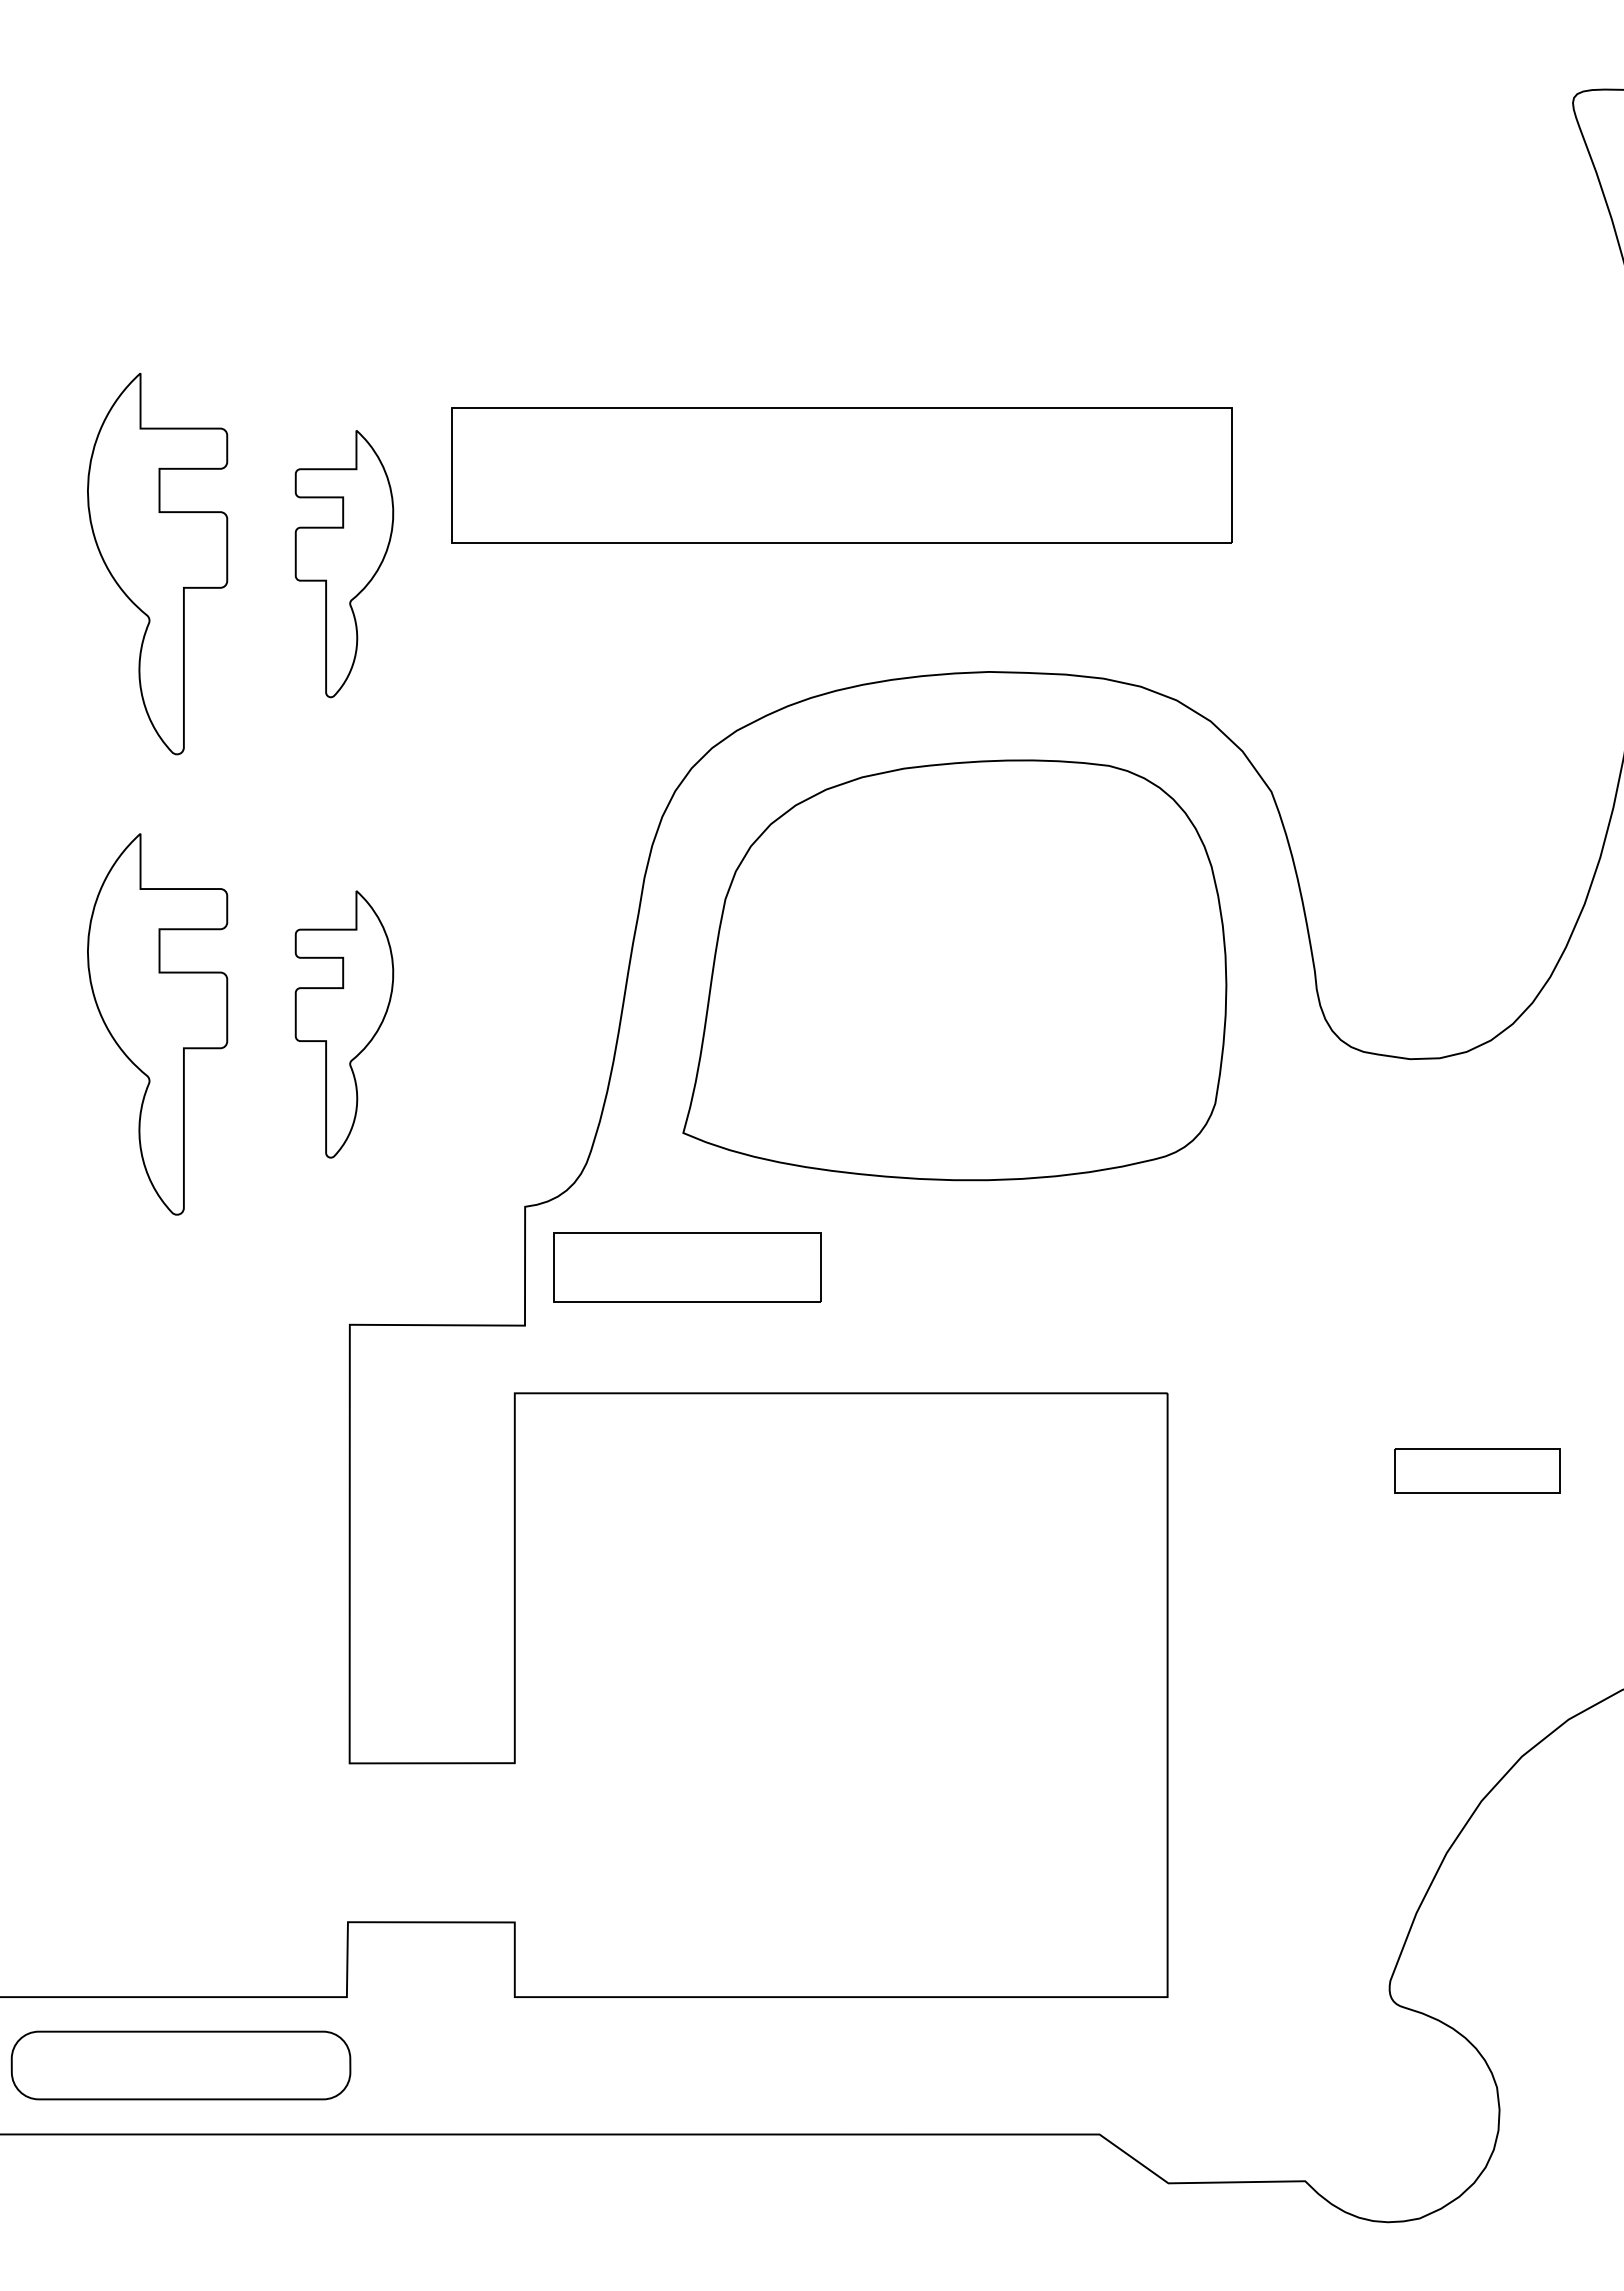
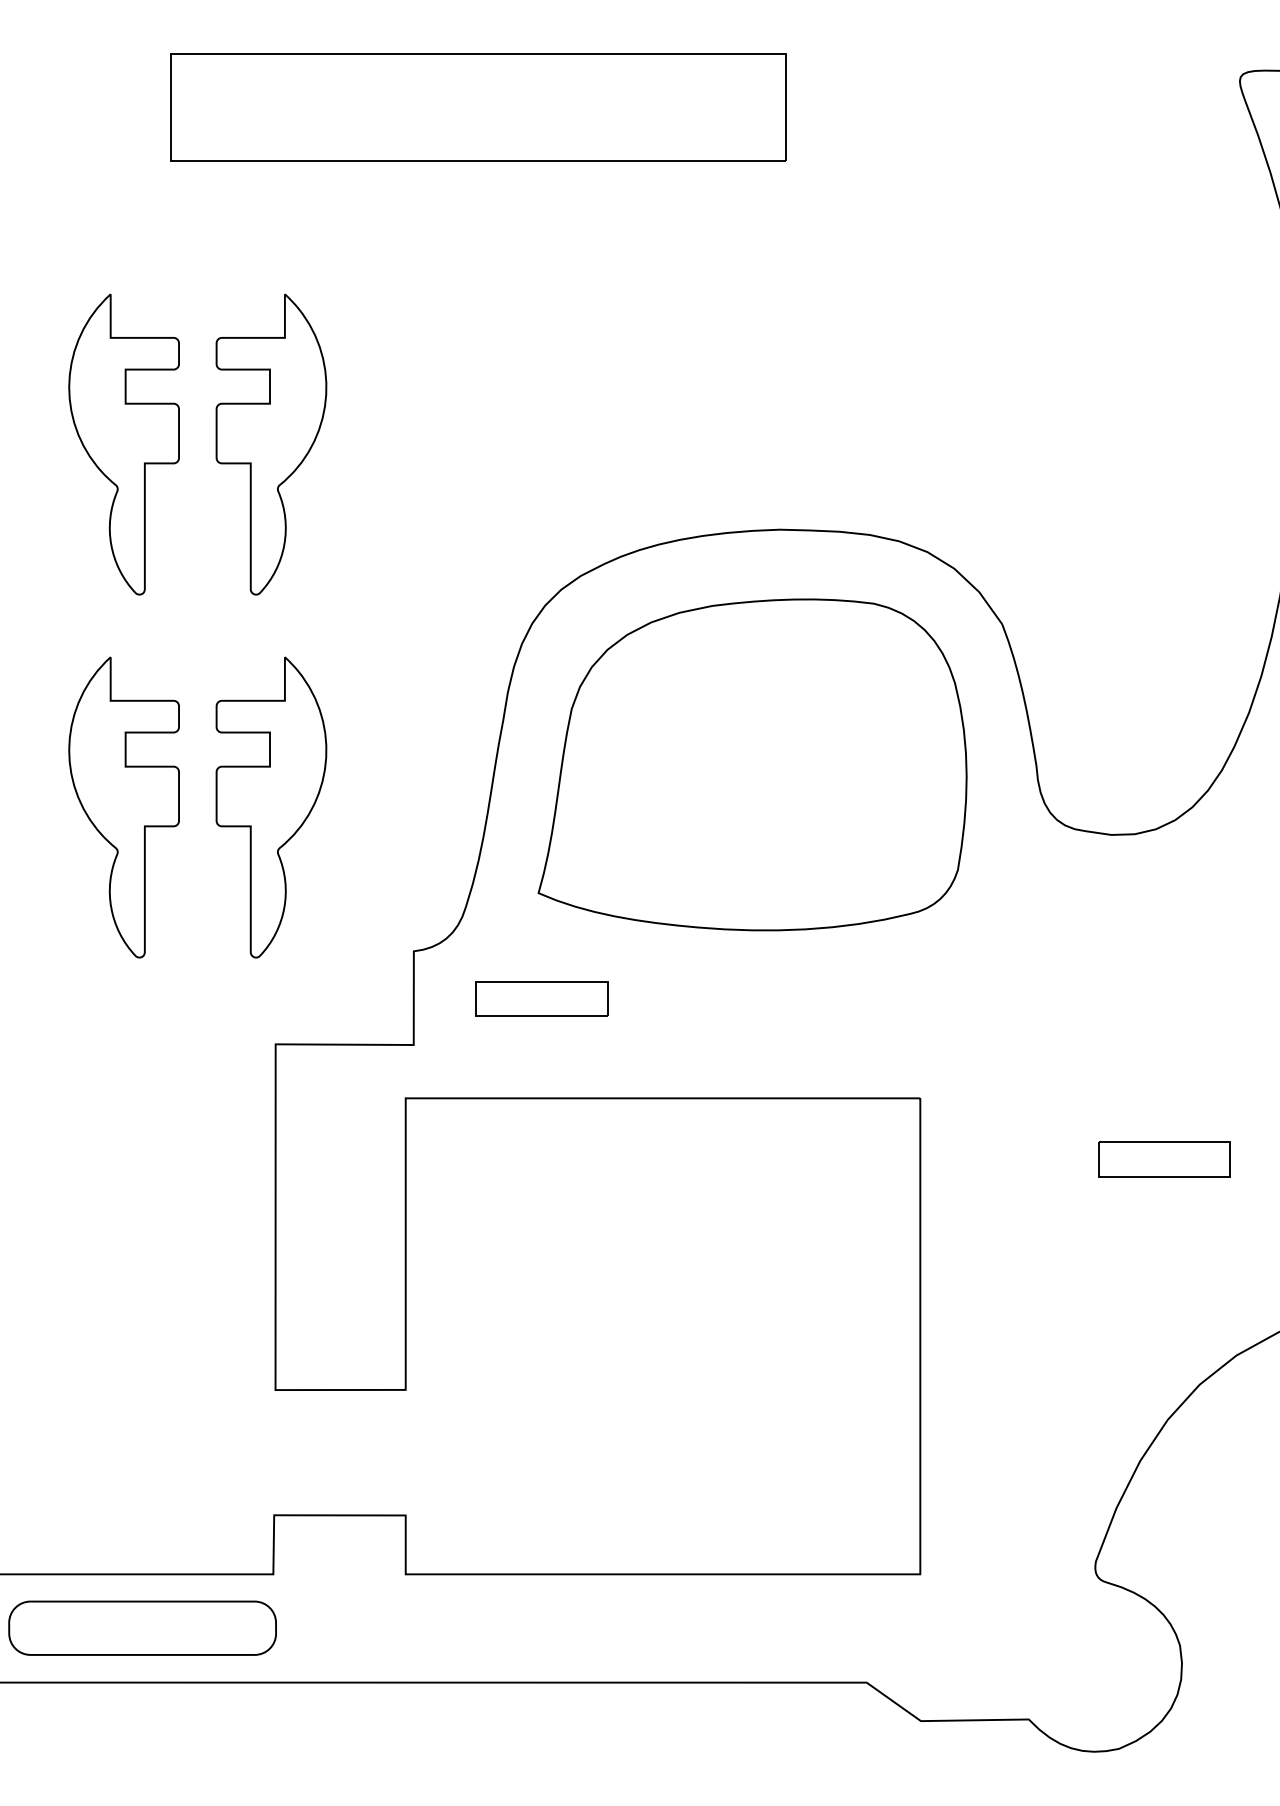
part: (841, 475) -> (478, 107), moved
part: (344, 563) -> (271, 444), size x1.43
part: (344, 1024) -> (271, 807), size x1.43
part: (687, 1266) -> (541, 998), size x0.62

